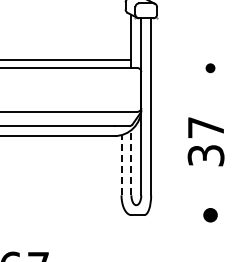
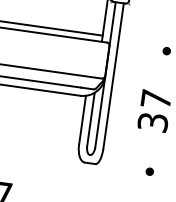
line: (131, 162) -> (91, 119), dashed -> solid
line: (121, 164) -> (82, 119), dashed -> solid
part: (210, 214) -> (149, 171), size x0.62

